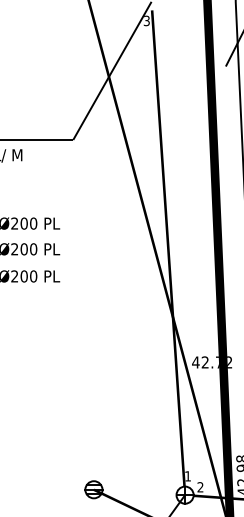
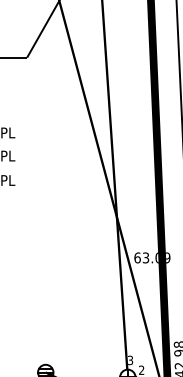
text: (212, 362) -> (152, 257), 42.72 -> 63.09
text: (187, 476) -> (129, 360), 1 -> 3

